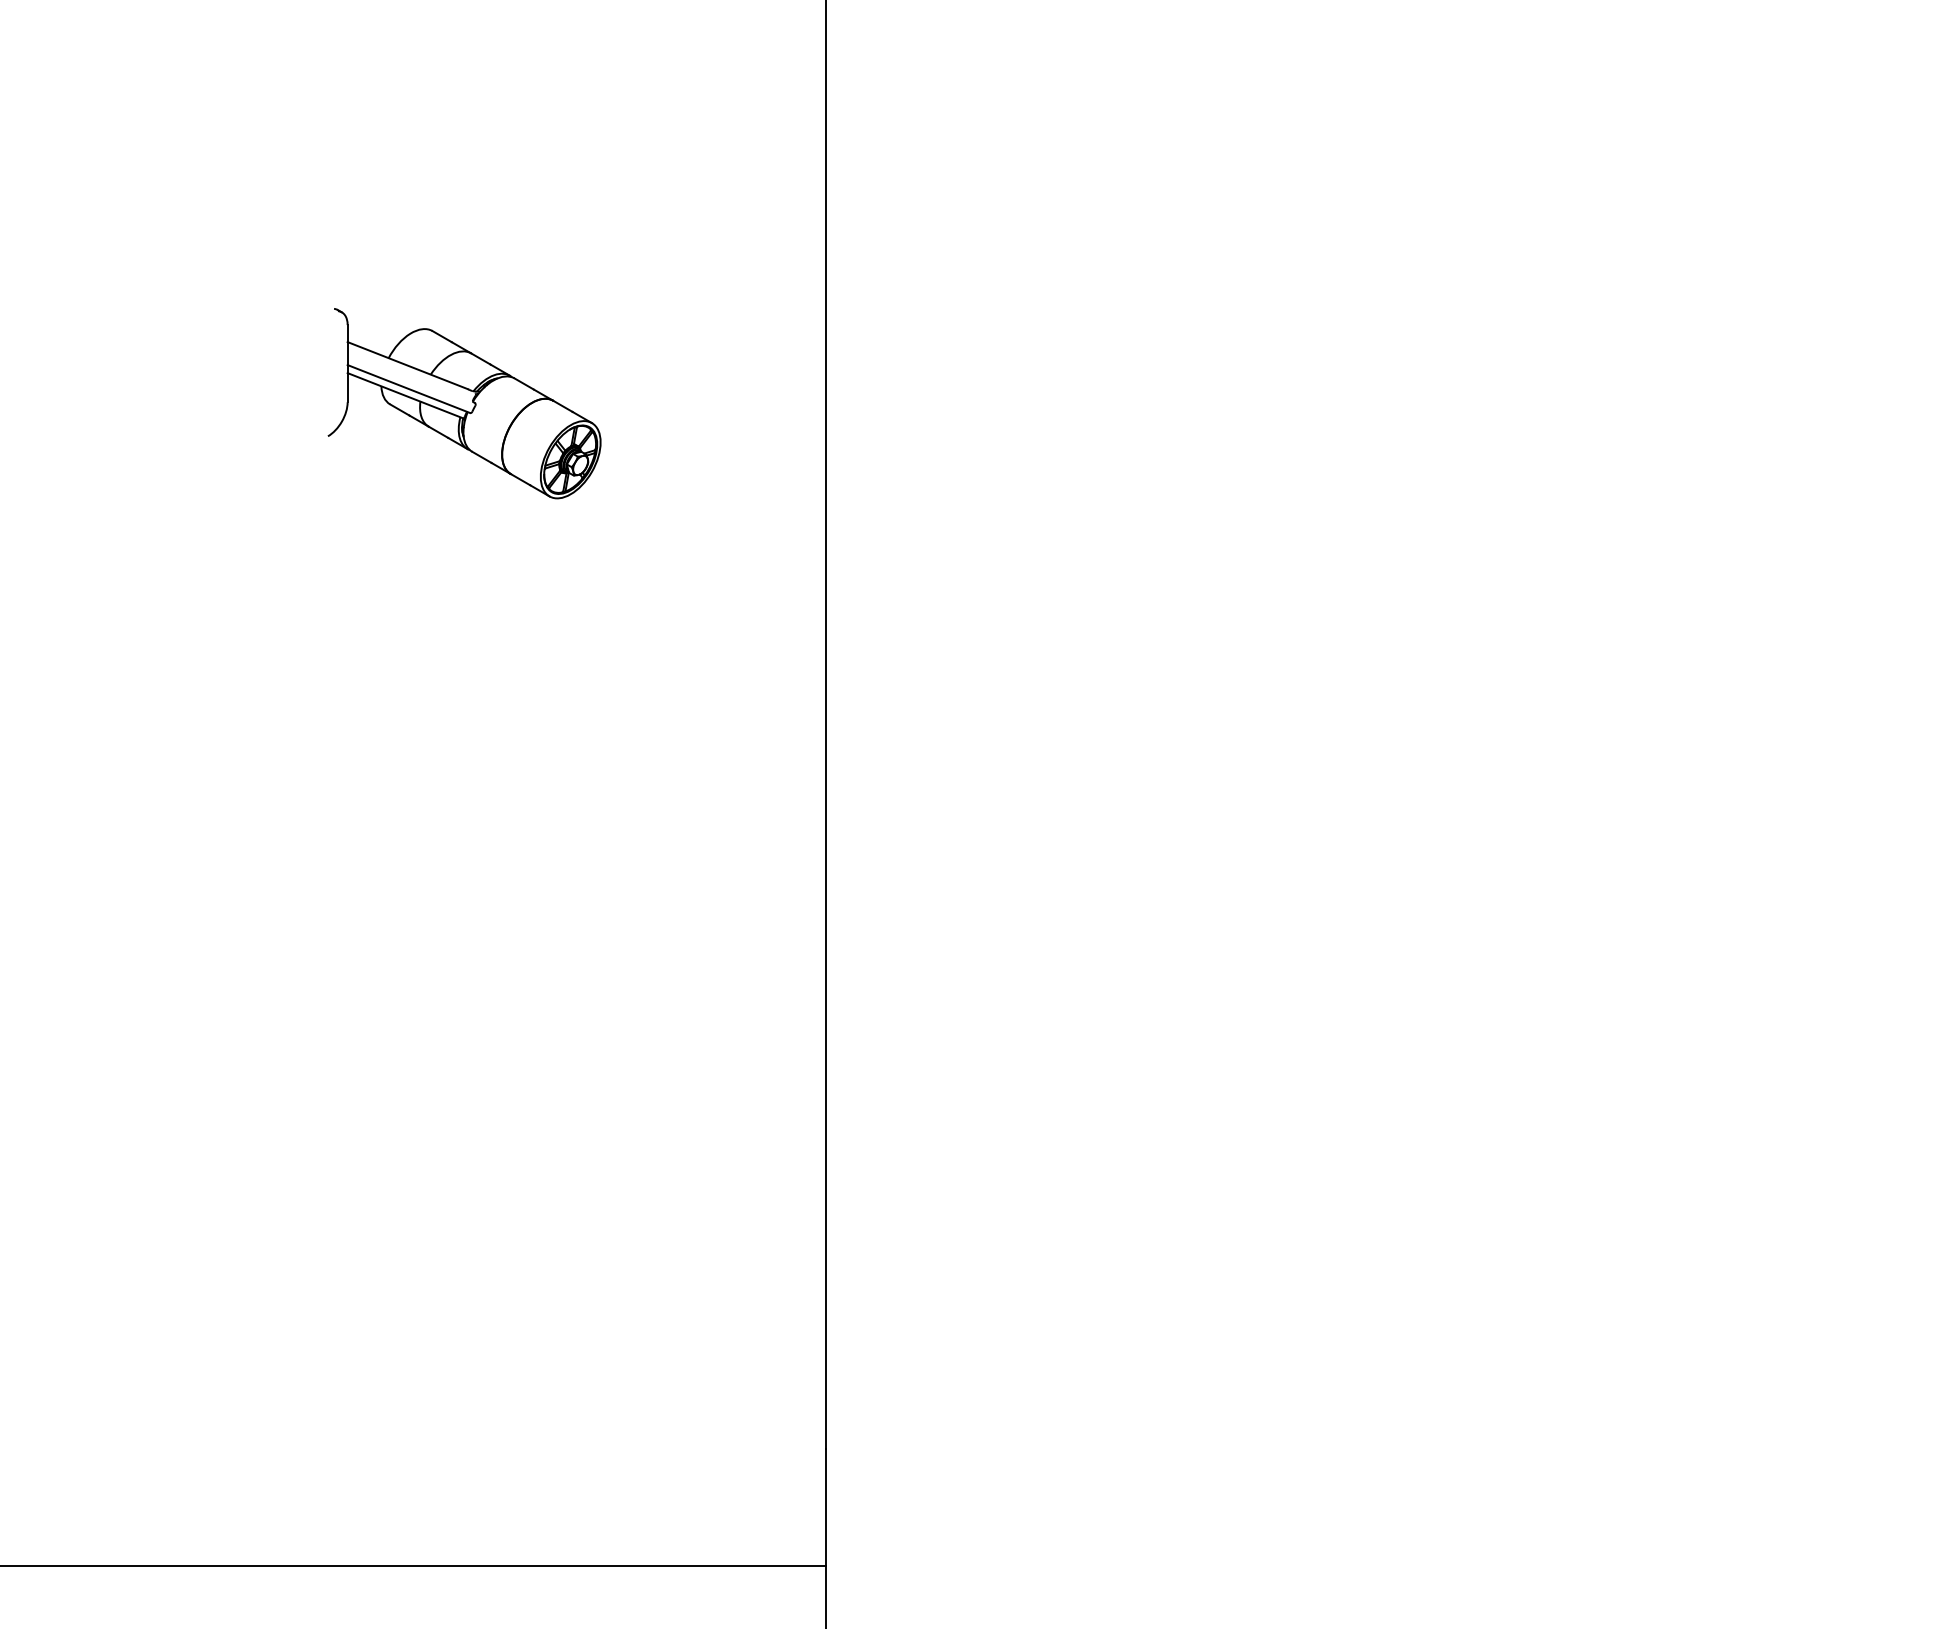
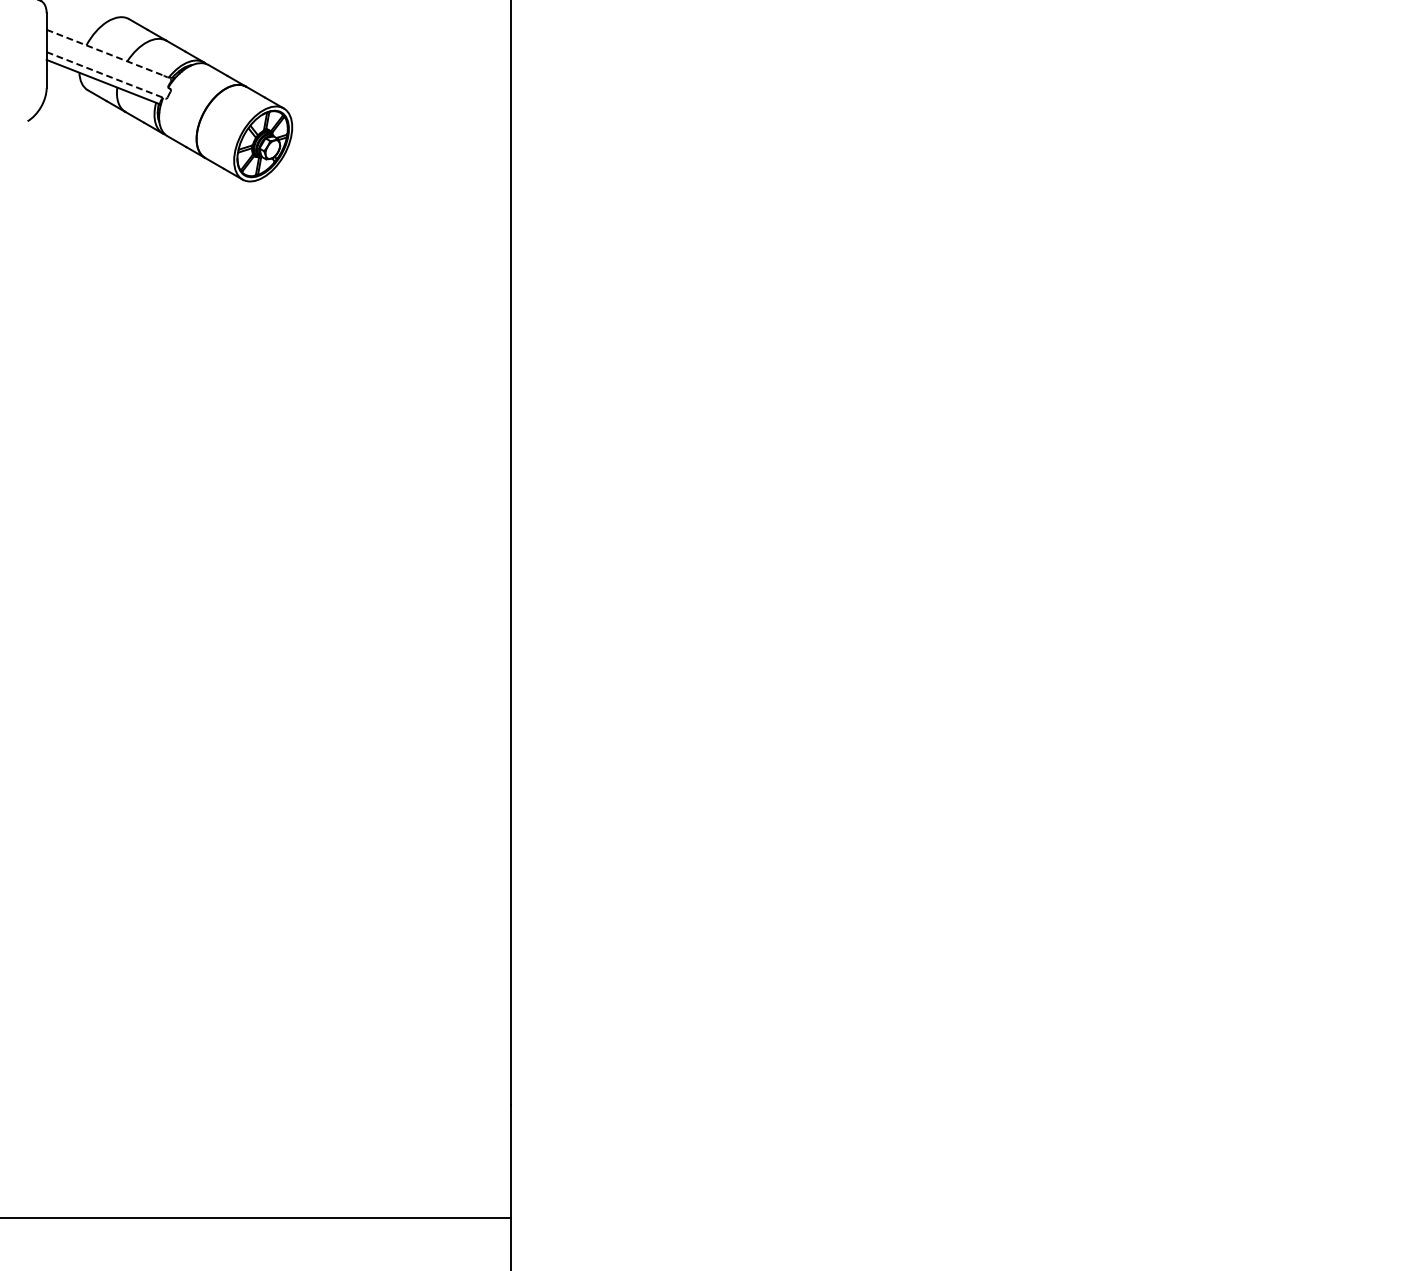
line: (407, 365) -> (104, 52), solid -> dashed
line: (408, 389) -> (105, 75), solid -> dashed

